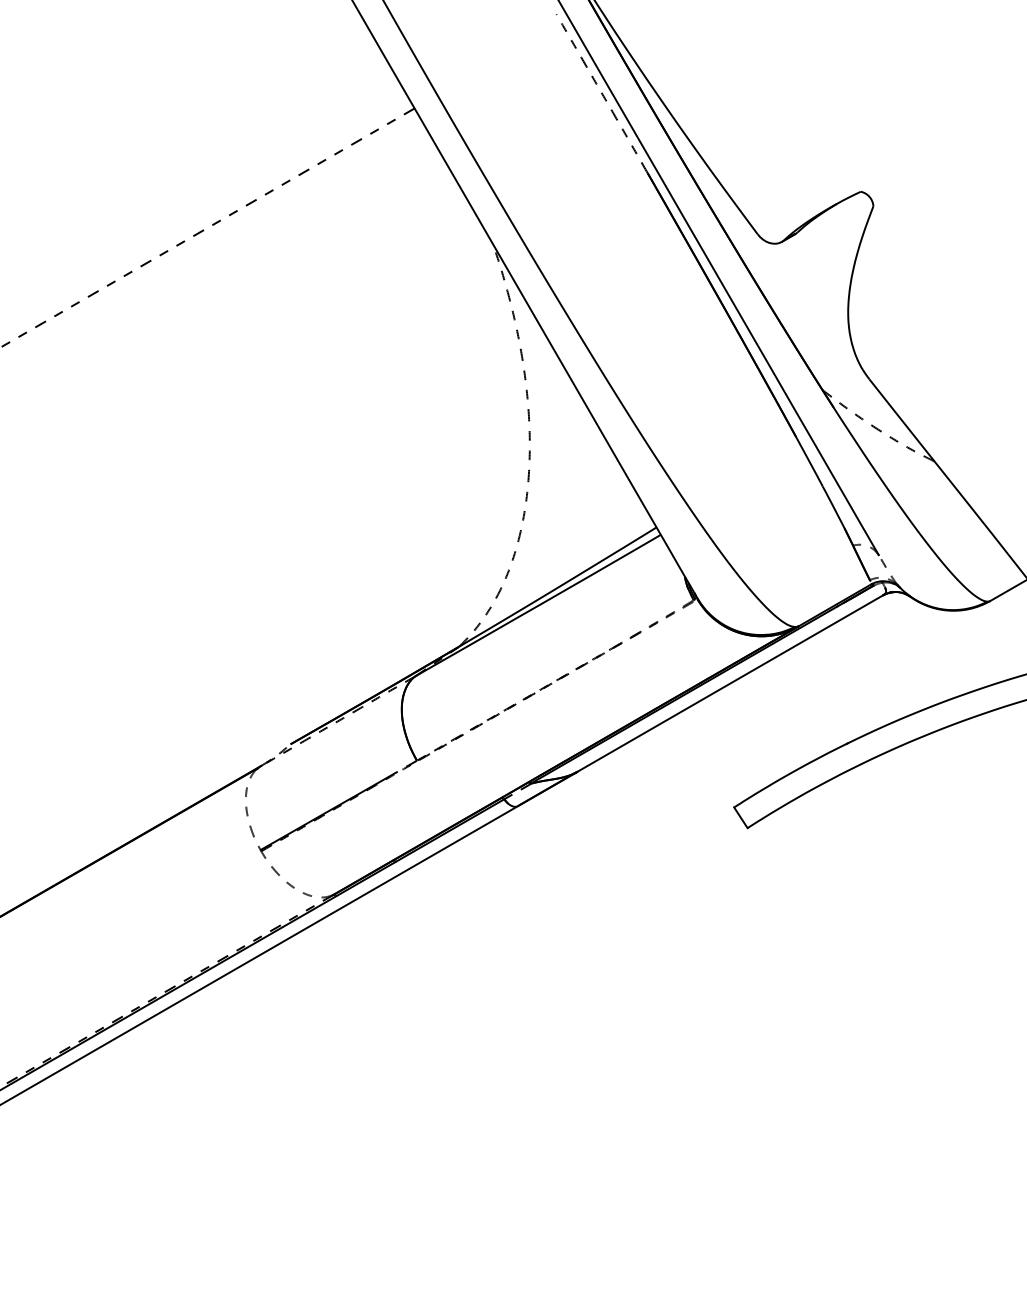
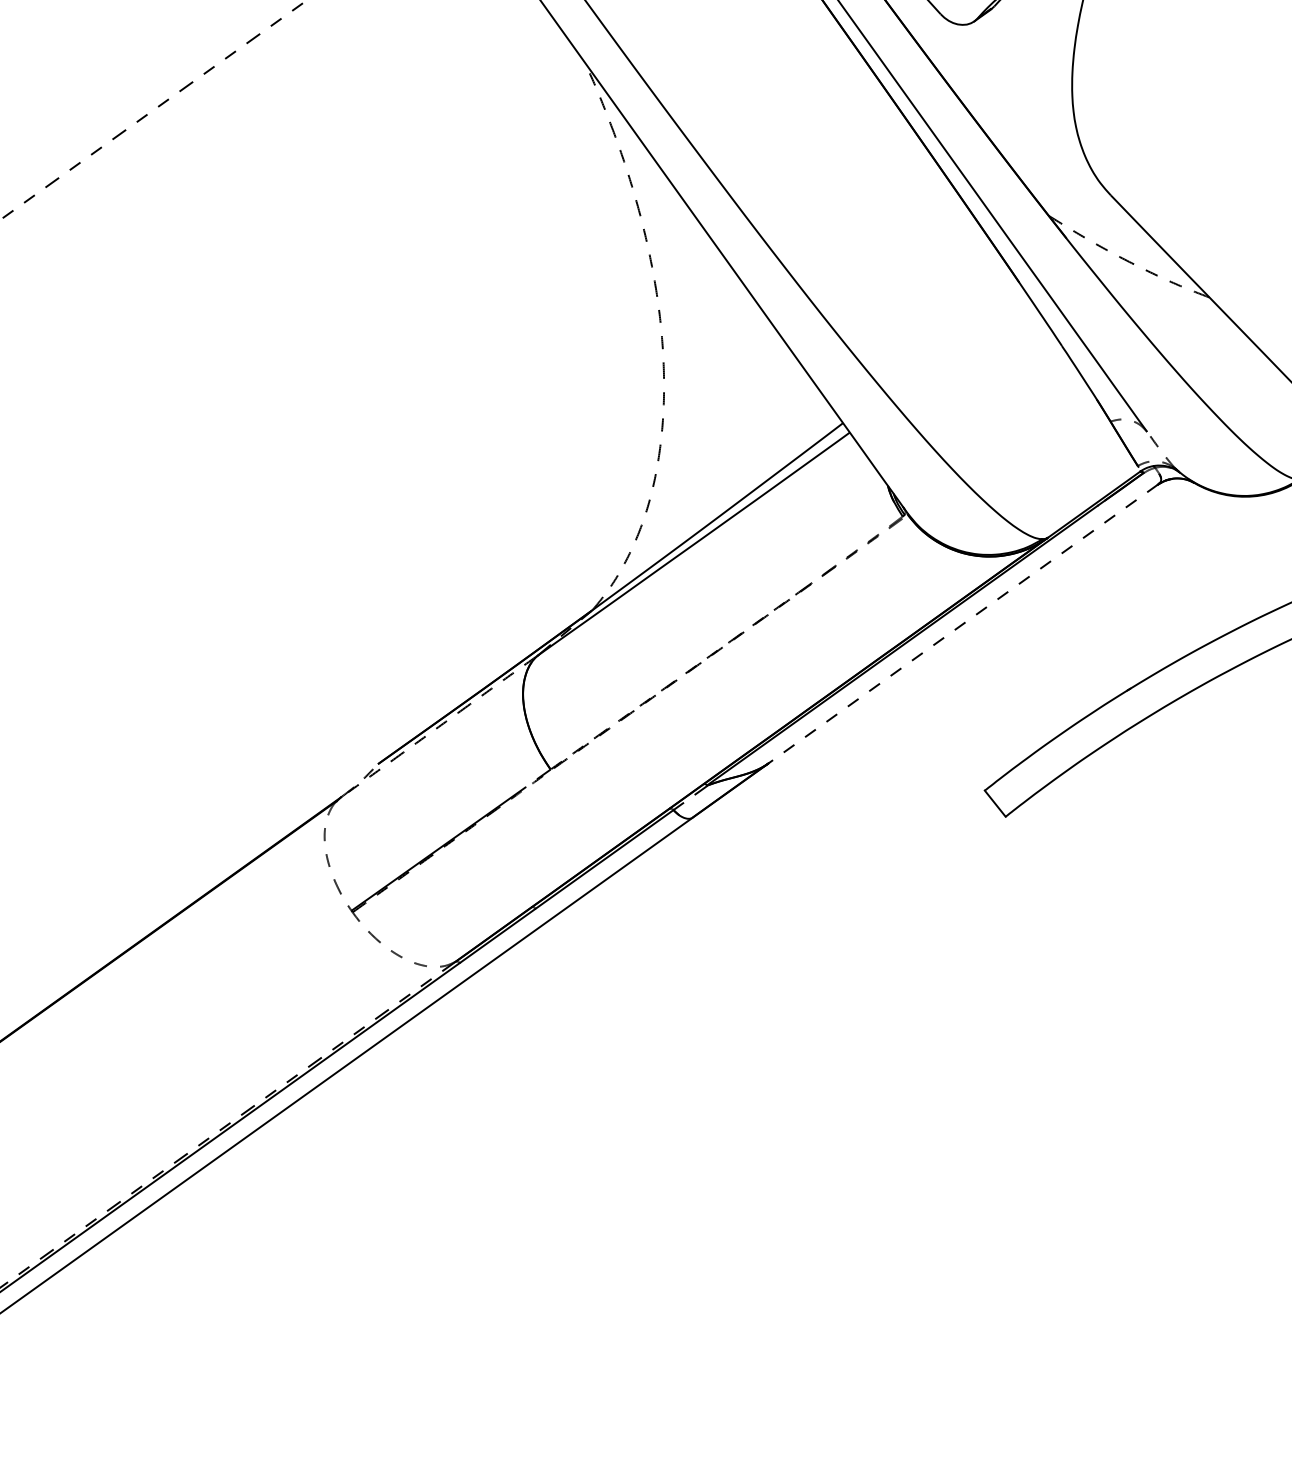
line: (730, 683) -> (963, 623), solid -> dashed

